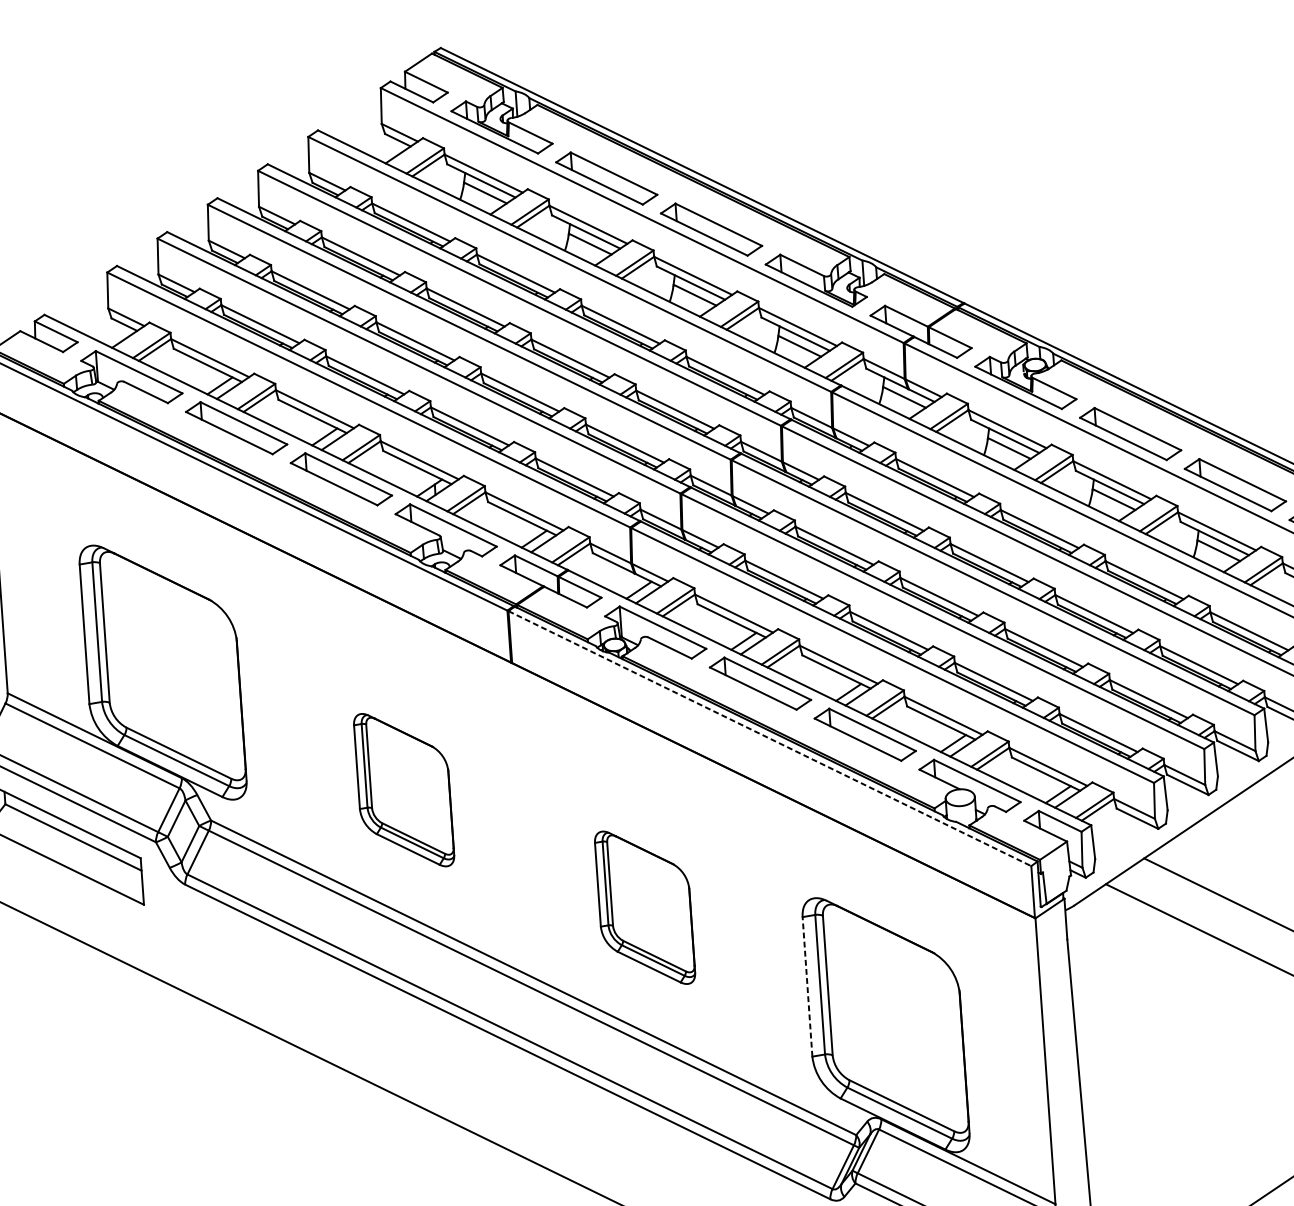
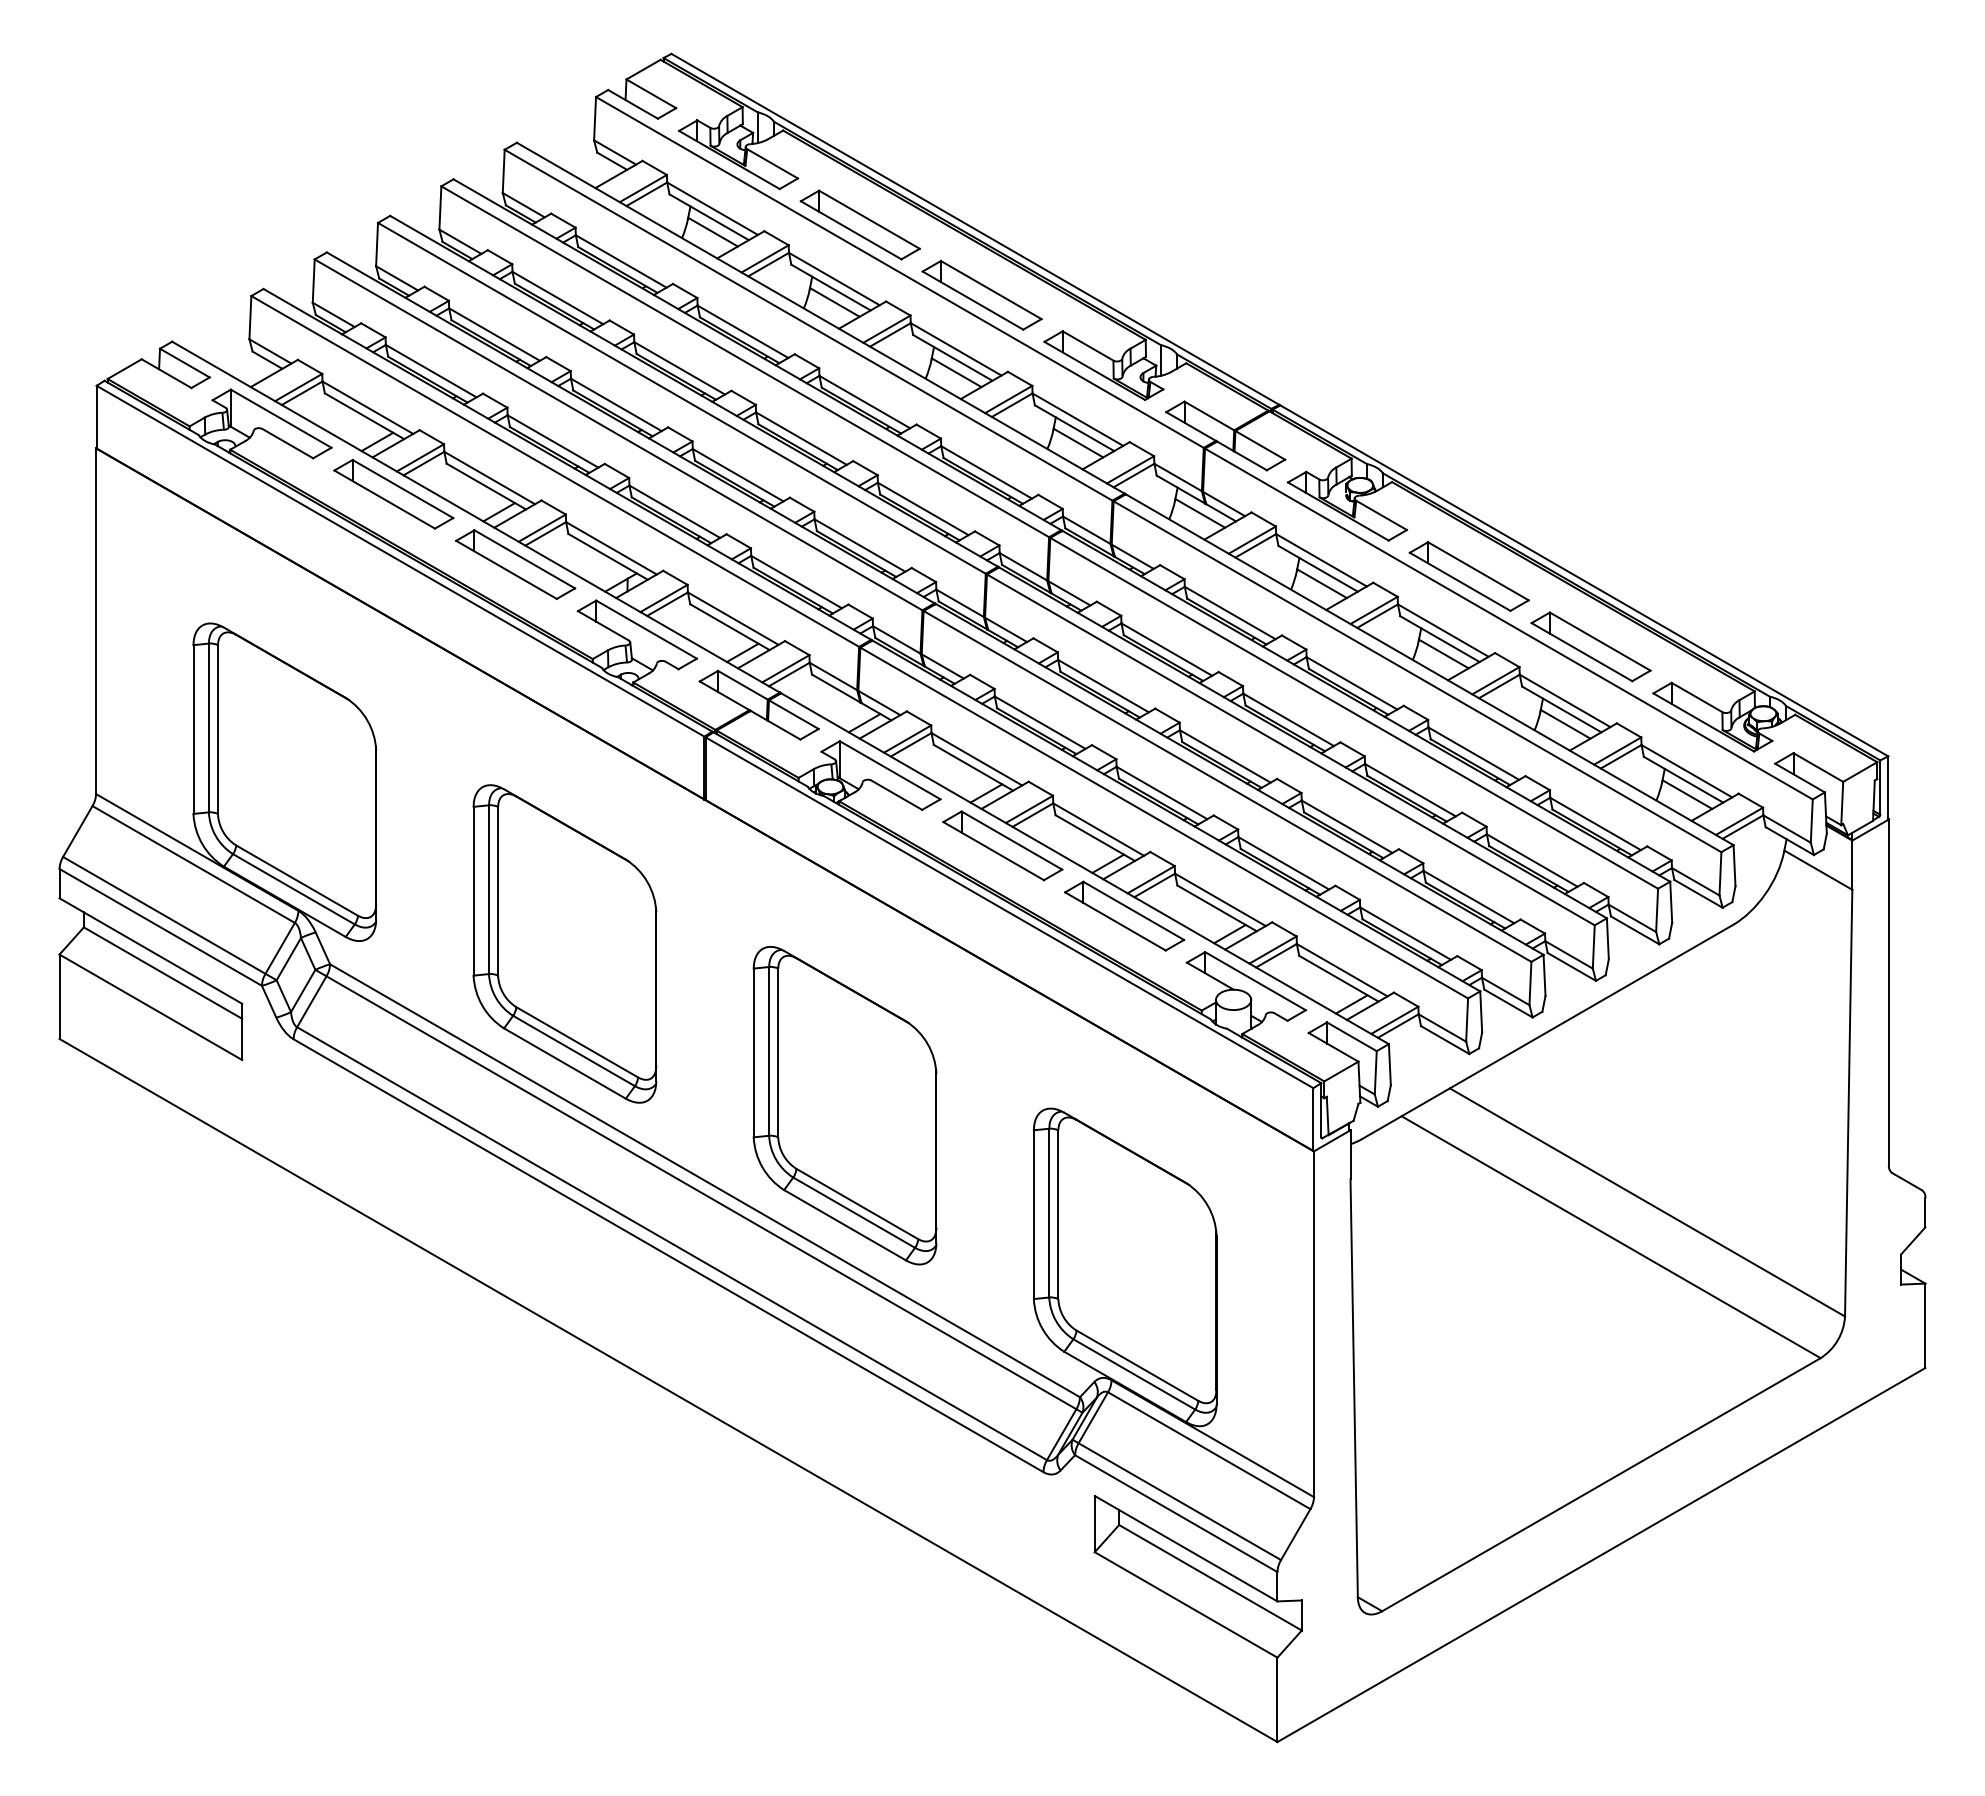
line: (769, 738) -> (1009, 912), dashed -> solid
part: (403, 789) -> (564, 943), size x1.67
part: (644, 907) -> (844, 1105), size x1.67
line: (807, 986) -> (1033, 1214), dashed -> solid

